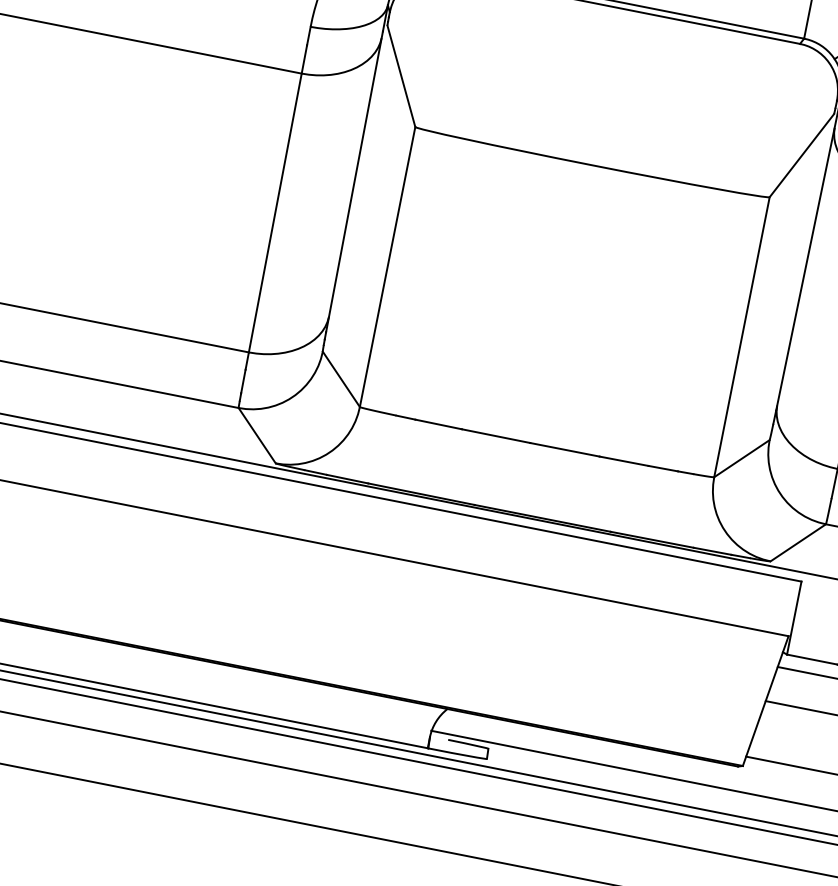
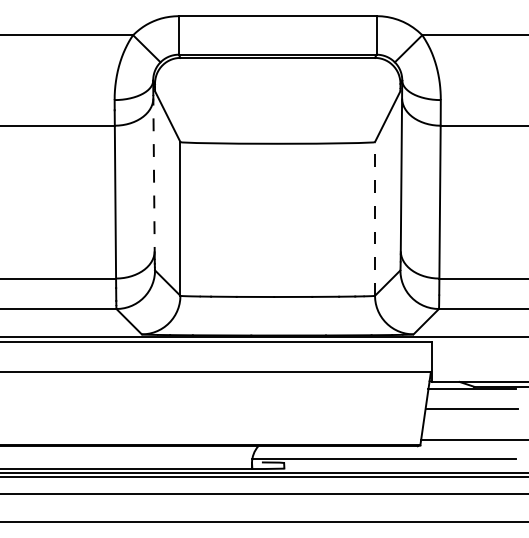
line: (355, 180) -> (154, 176), solid -> dashed
line: (743, 336) -> (375, 218), solid -> dashed

